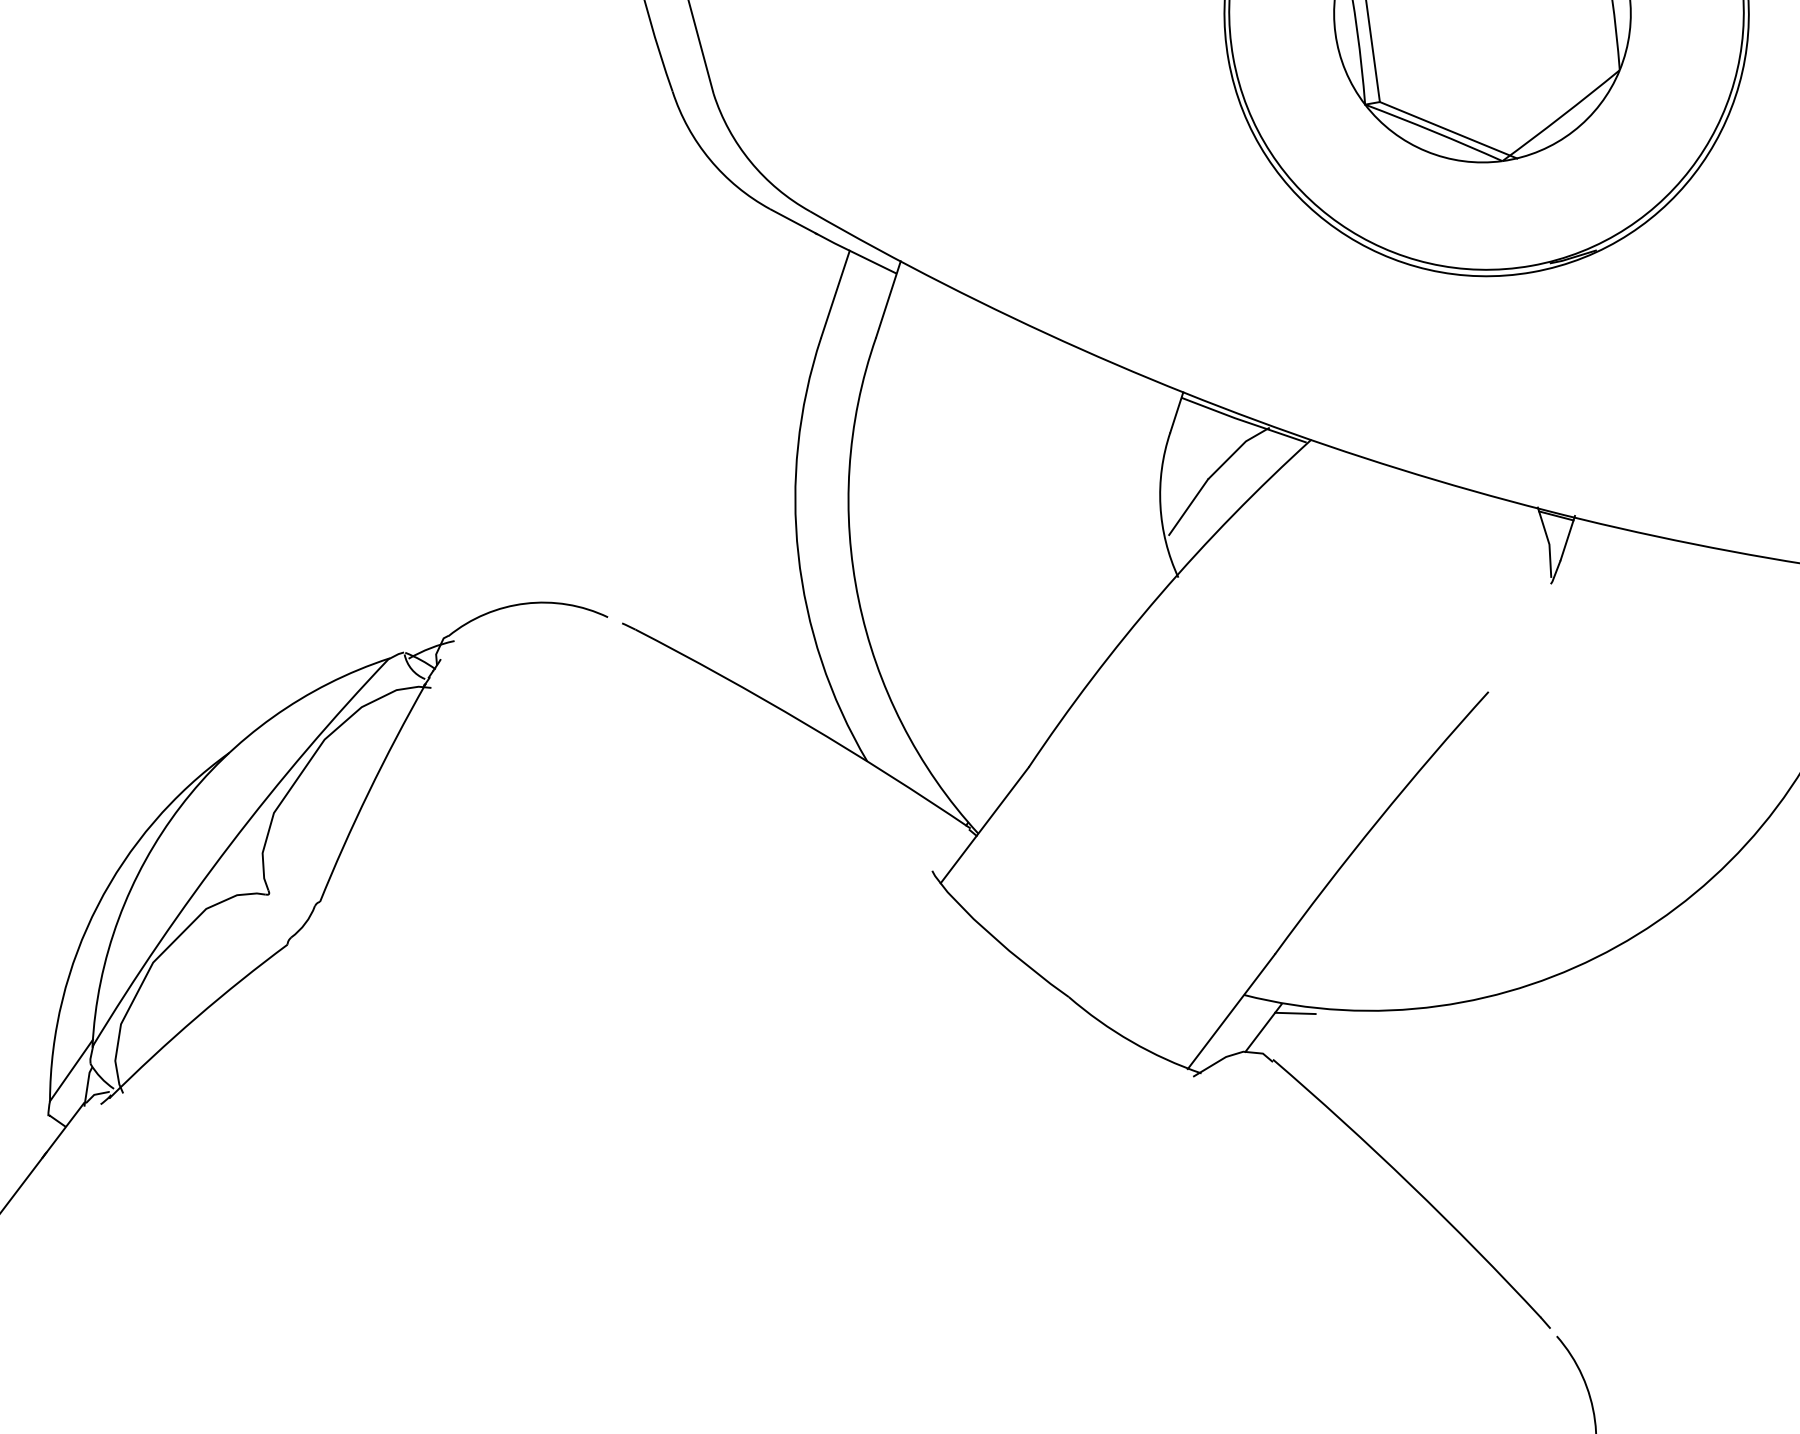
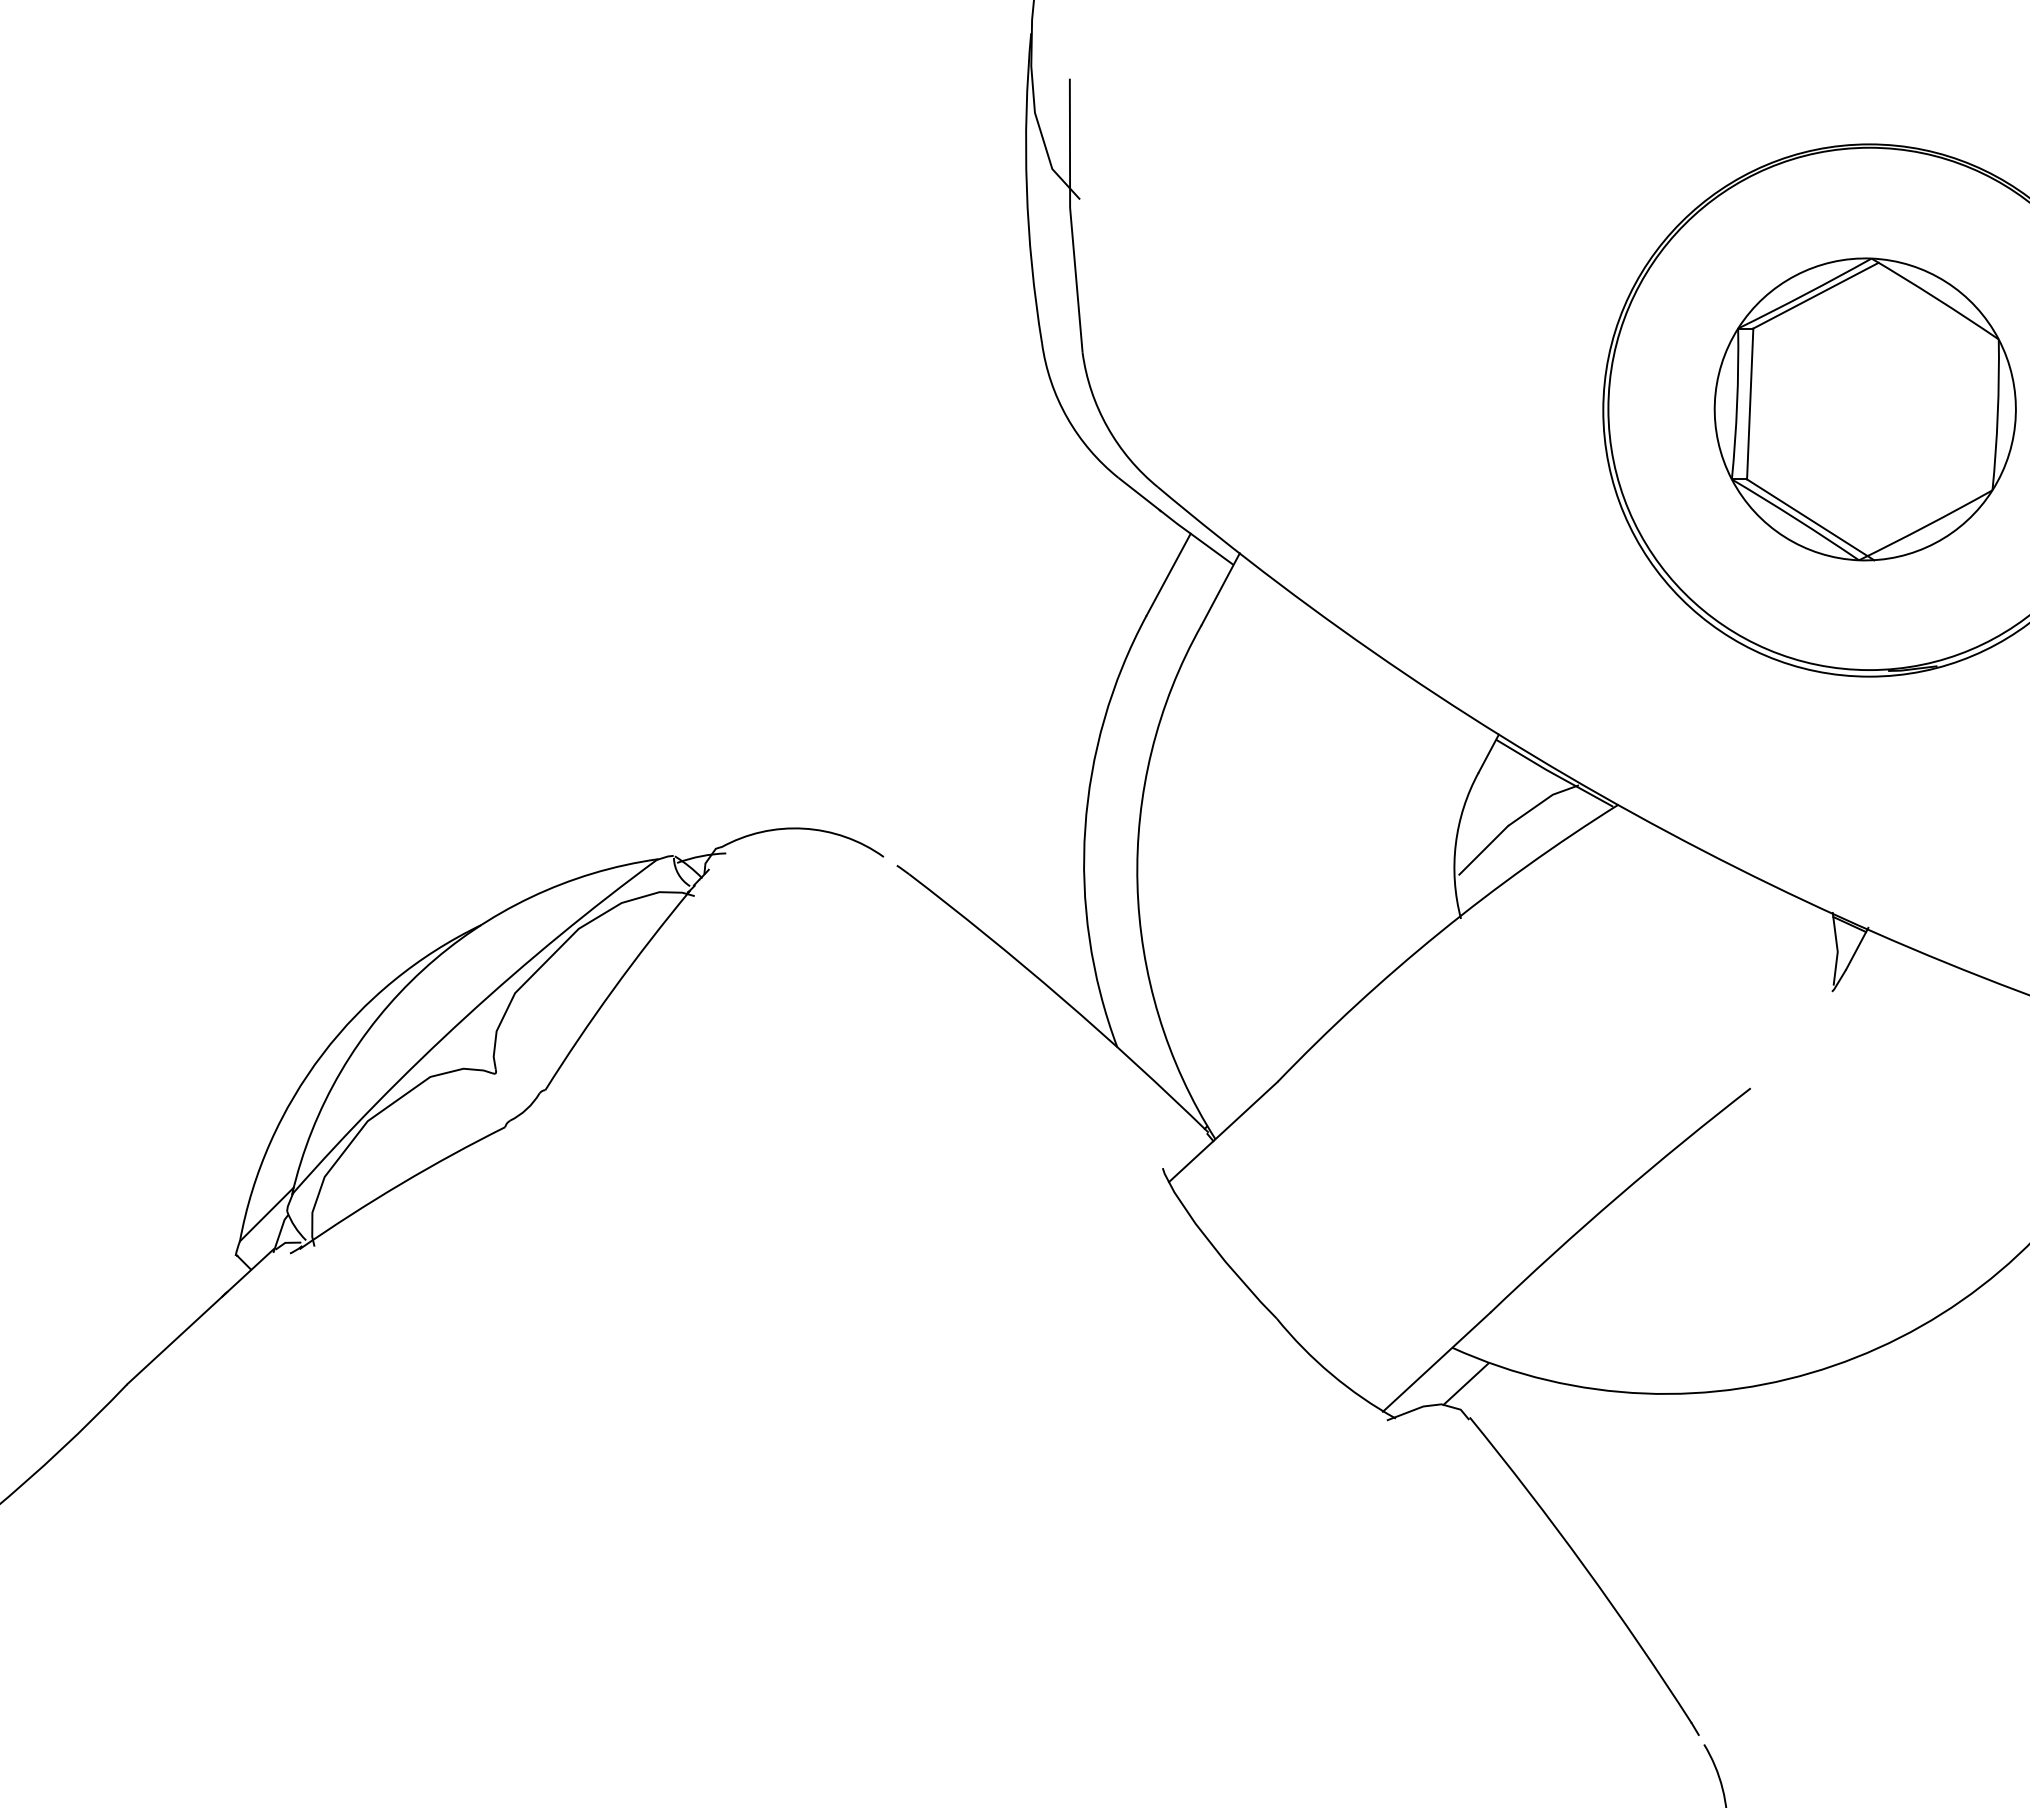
line: (1295, 1013) -> (1500, 1375), removed

